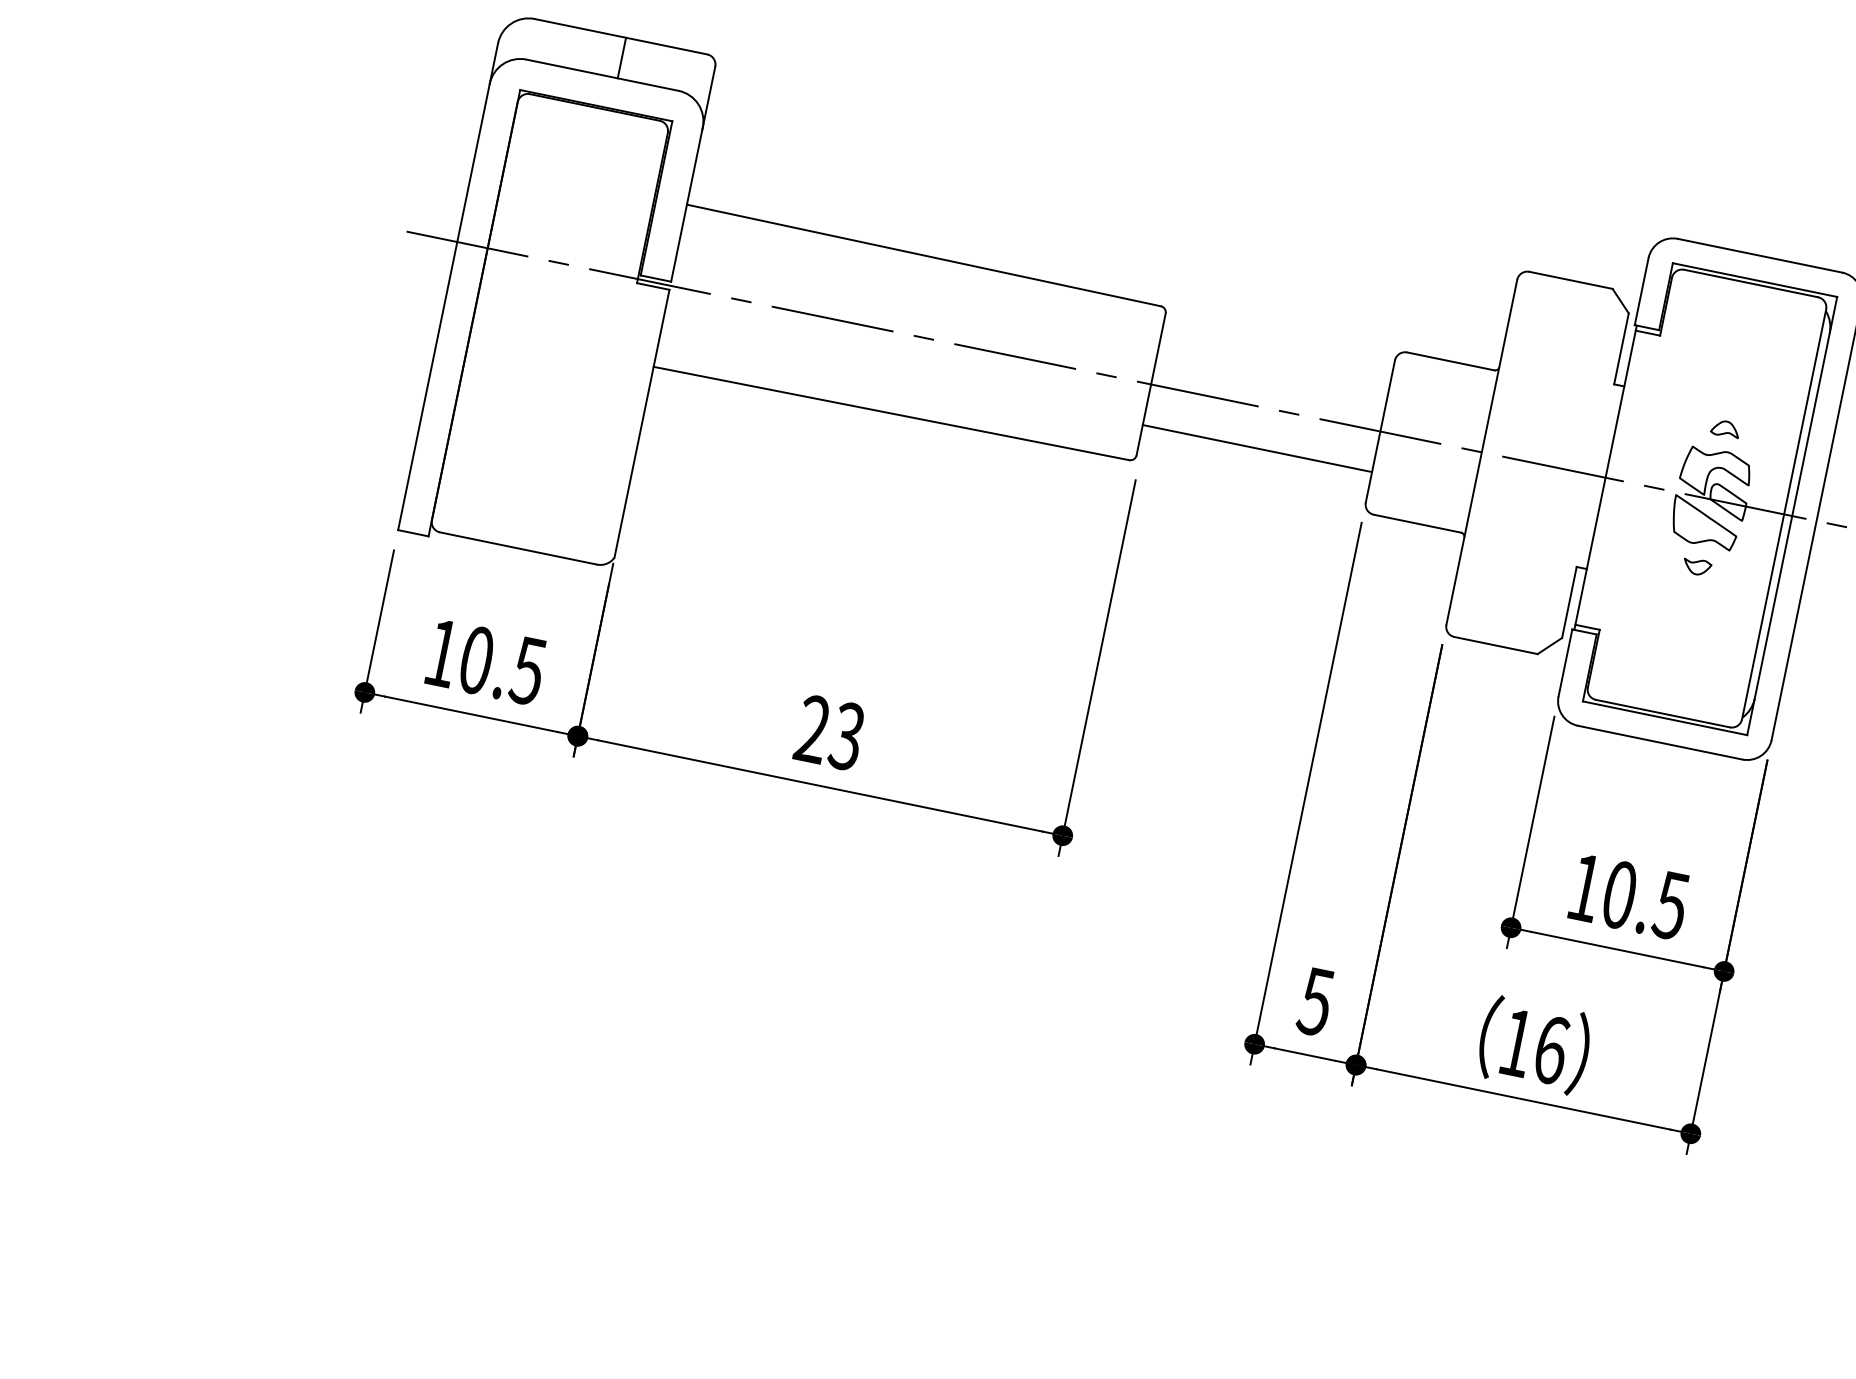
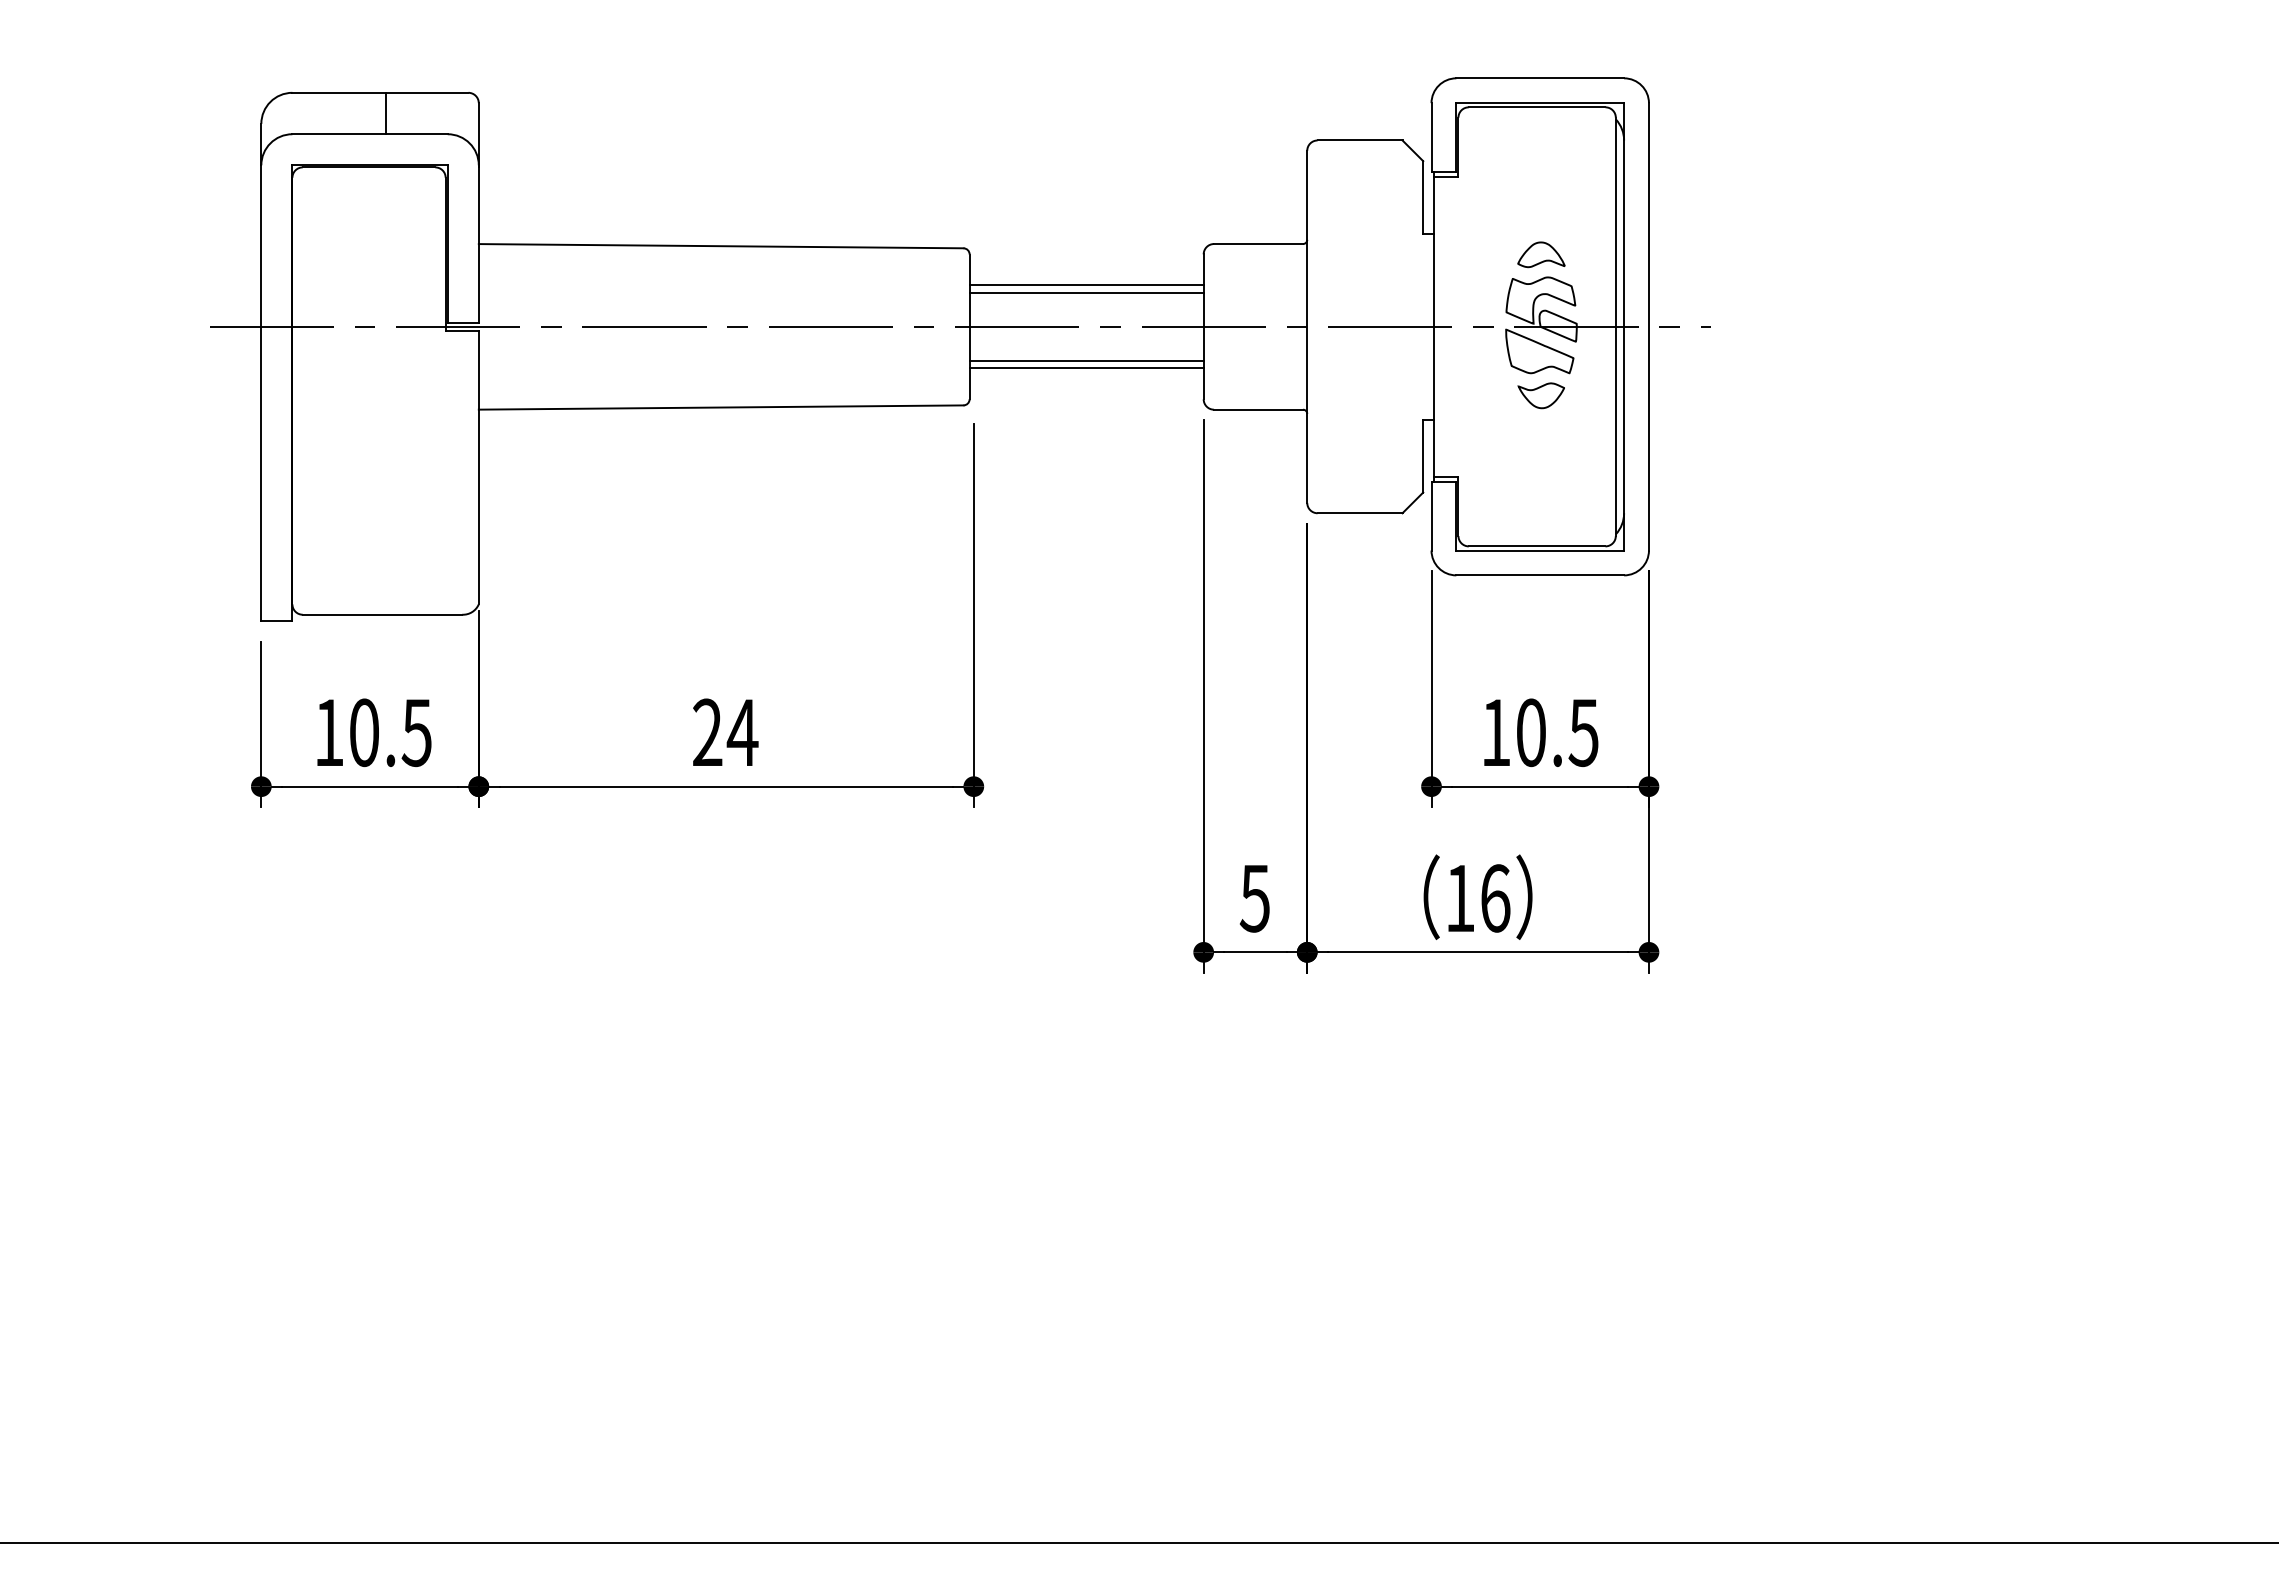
line: (1273, 367) -> (1086, 285), added
line: (1272, 374) -> (1086, 292), added
part: (1725, 428) -> (1541, 254), size x1.67
line: (1258, 441) -> (1086, 361), added
part: (1696, 566) -> (1540, 395), size x1.67
text: (847, 736) -> (742, 732), 23 -> 24

